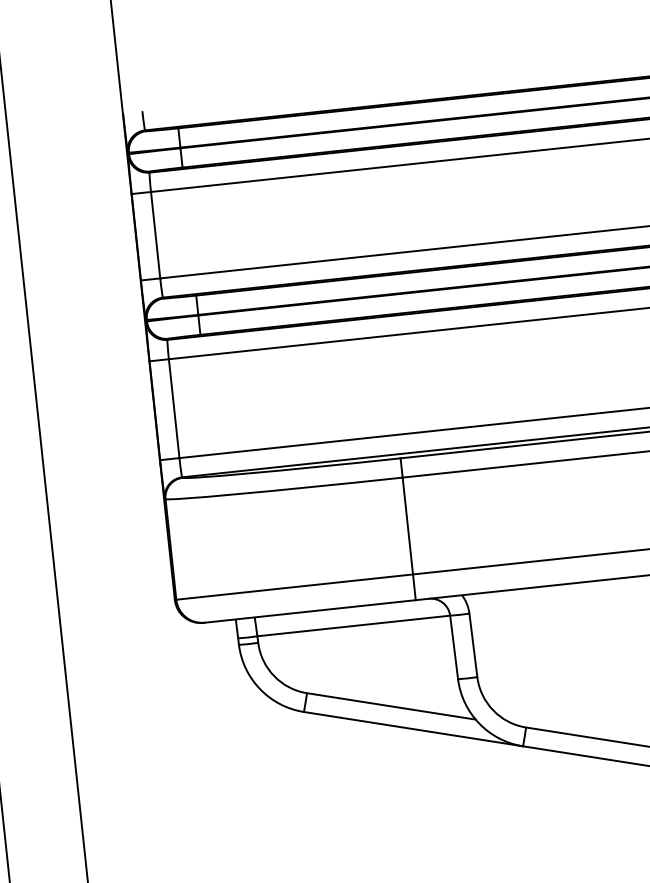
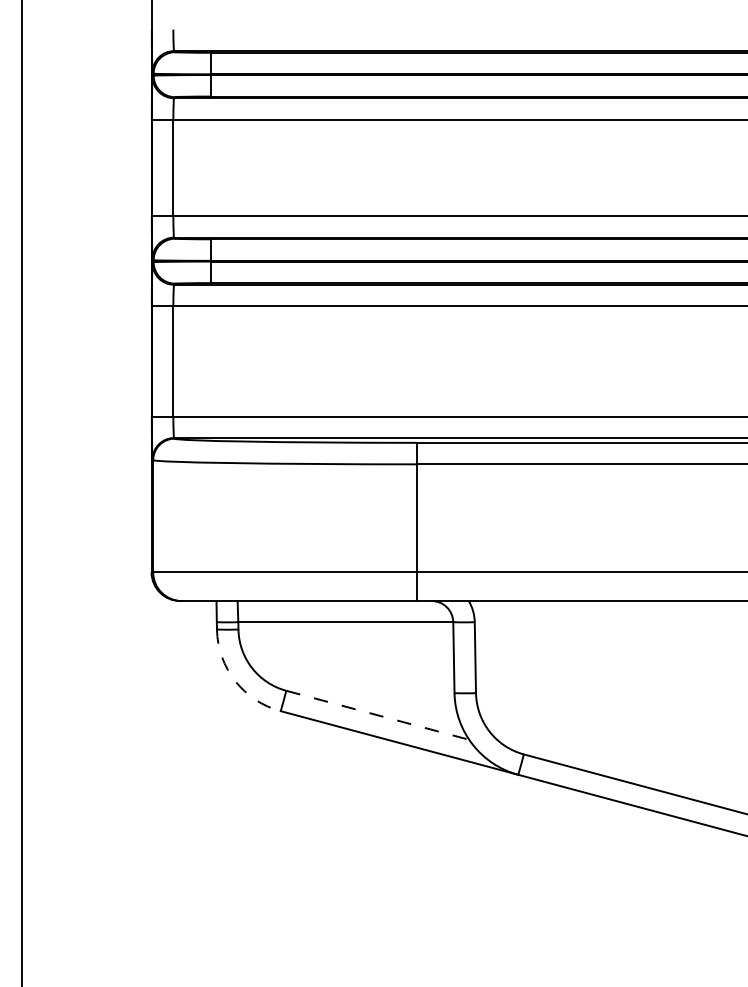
arc: (260, 689) -> (235, 681), solid -> dashed
line: (391, 706) -> (377, 715), solid -> dashed

